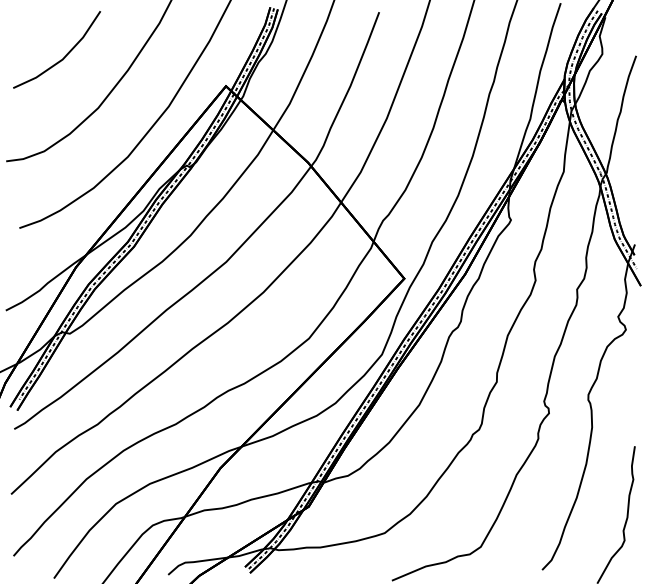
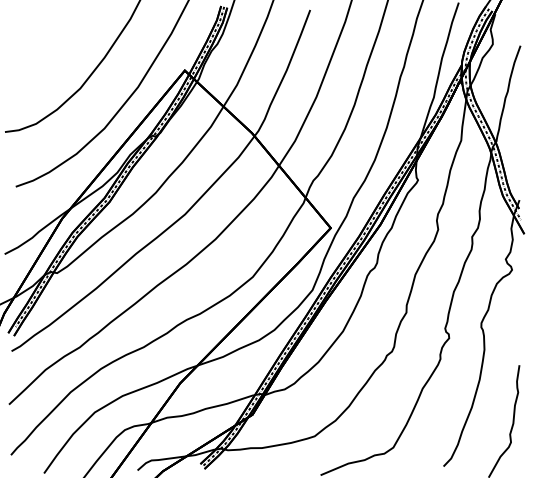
line: (64, 56) -> (52, 46), removed

